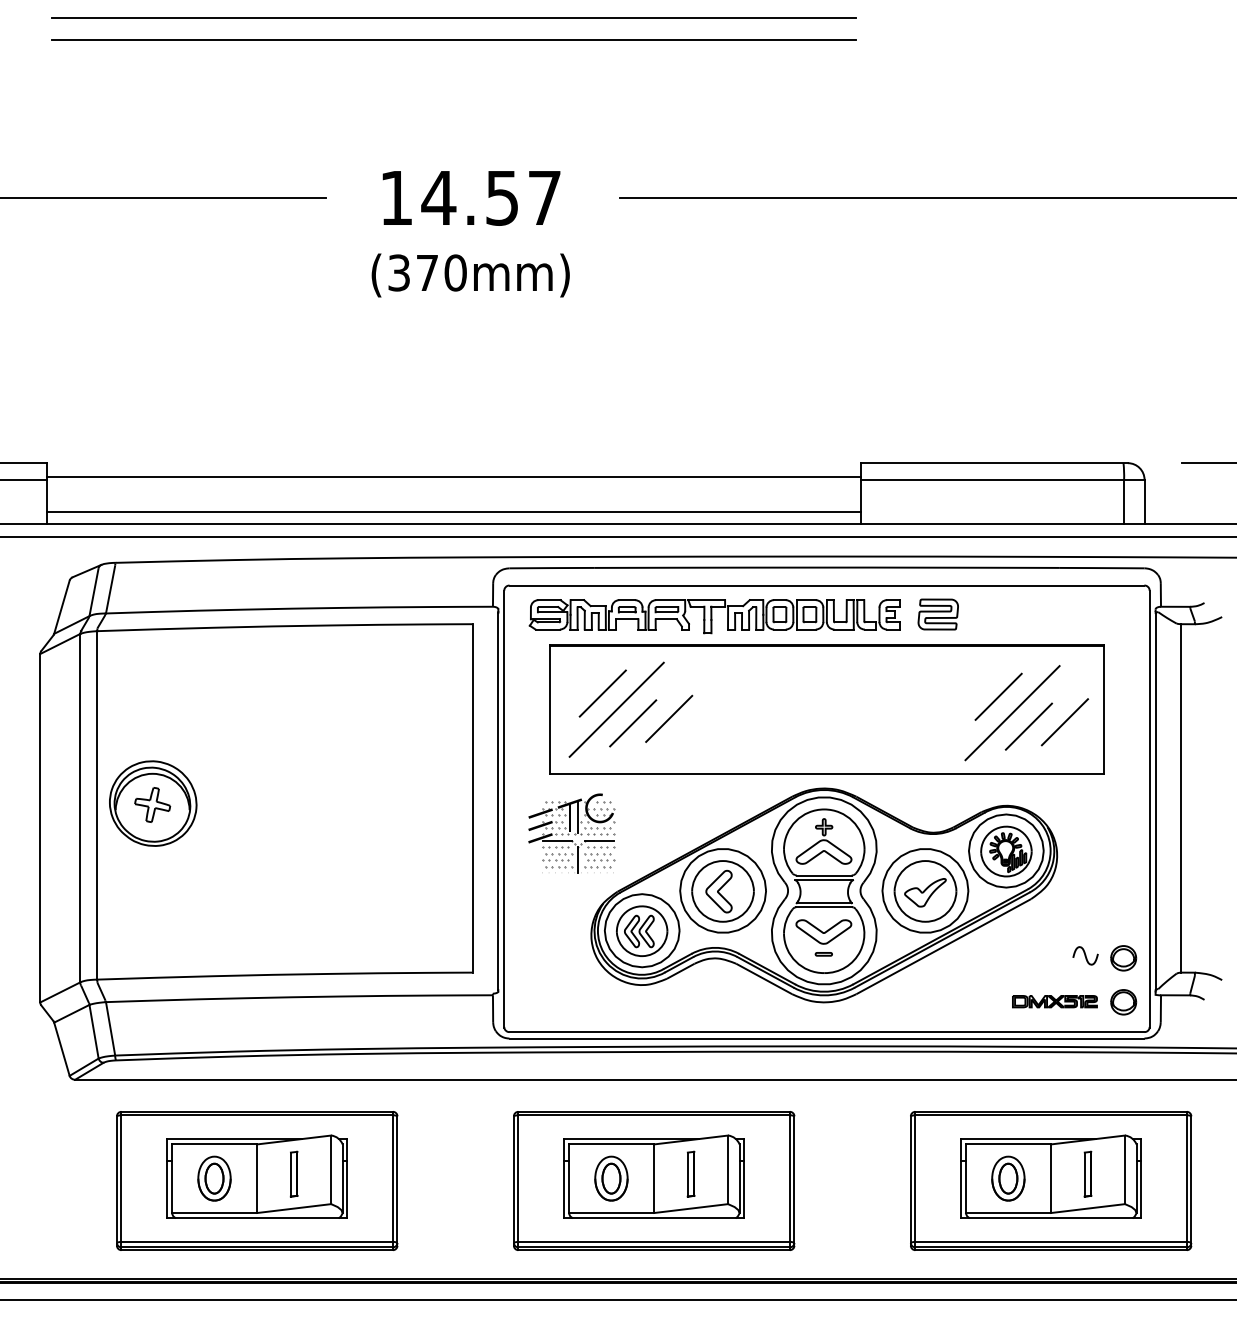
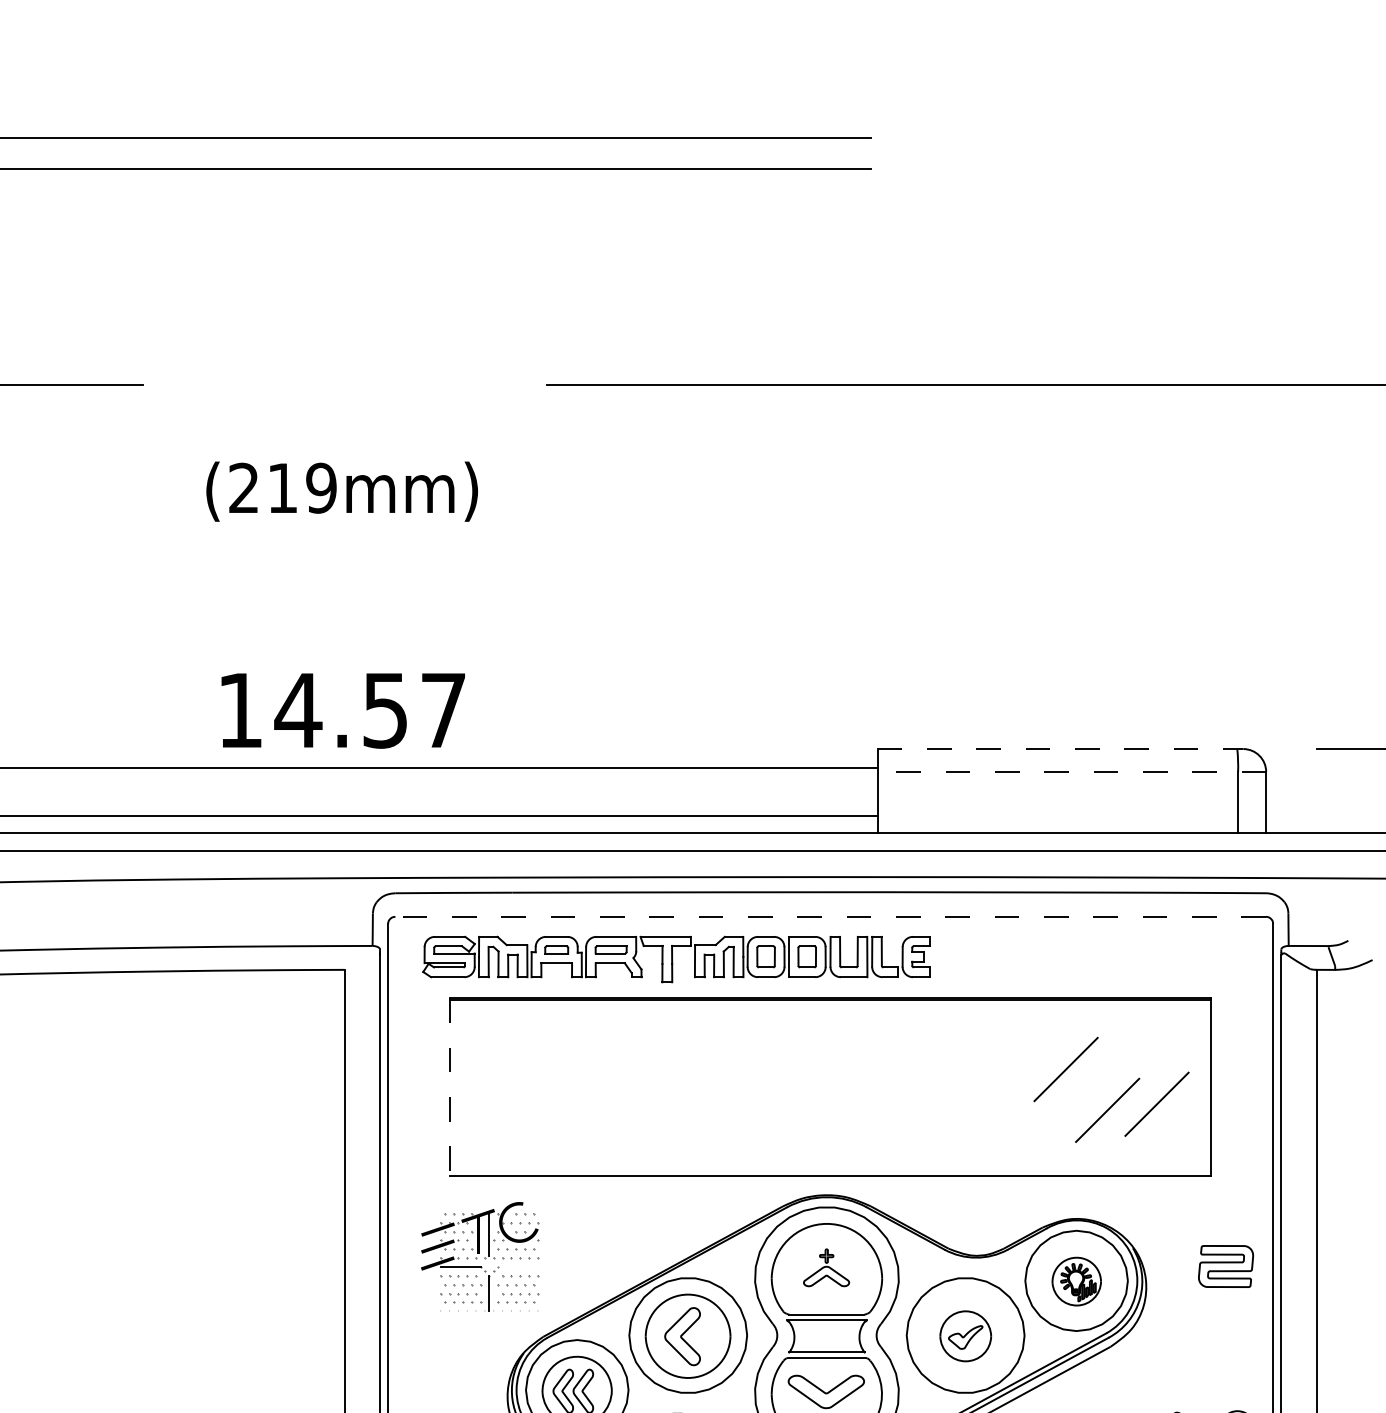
text: (471, 198) -> (343, 711), moved
text: (427, 272) -> (282, 487), (370mm) -> (219mm)
line: (995, 463) -> (1061, 749), solid -> dashed
line: (1002, 479) -> (1071, 771), solid -> dashed
line: (826, 585) -> (829, 916), solid -> dashed
part: (937, 614) -> (1224, 1266), moved
line: (602, 693) -> (522, 1064), removed
line: (549, 709) -> (450, 1086), solid -> dashed
line: (616, 709) -> (542, 1086), removed
line: (1012, 713) -> (1085, 1092), removed
line: (669, 718) -> (614, 1099), removed
line: (633, 723) -> (565, 1106), removed
line: (598, 840) -> (517, 1266), removed
part: (823, 841) -> (825, 1267), size x0.6
part: (1006, 851) -> (1076, 1281), size x0.7
part: (925, 891) -> (965, 1336), size x0.6

